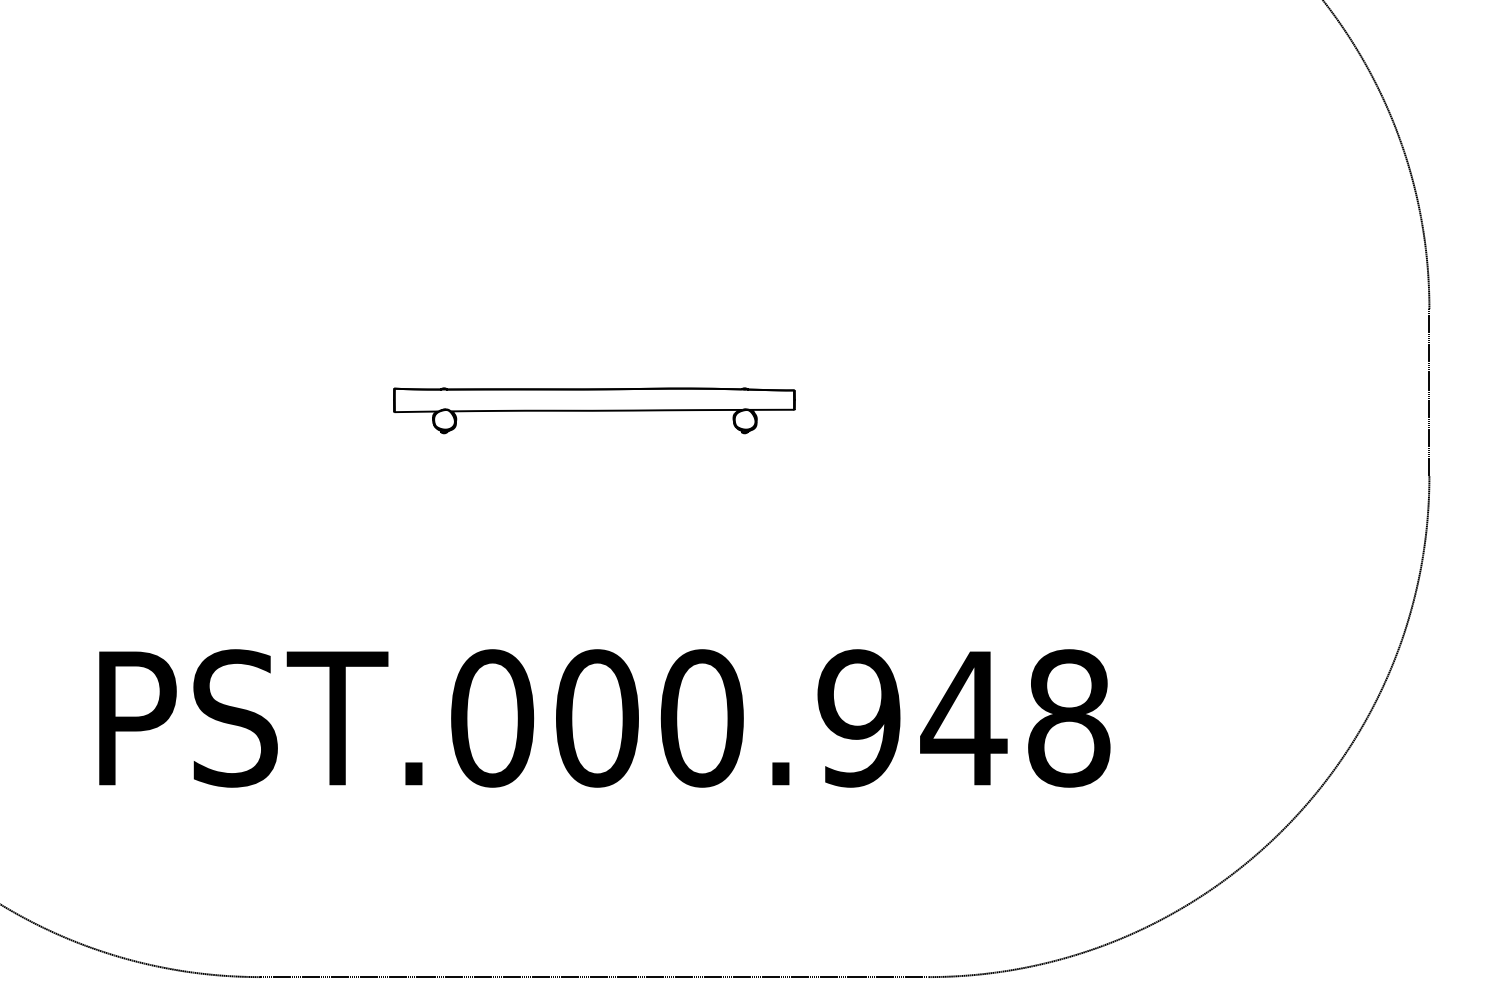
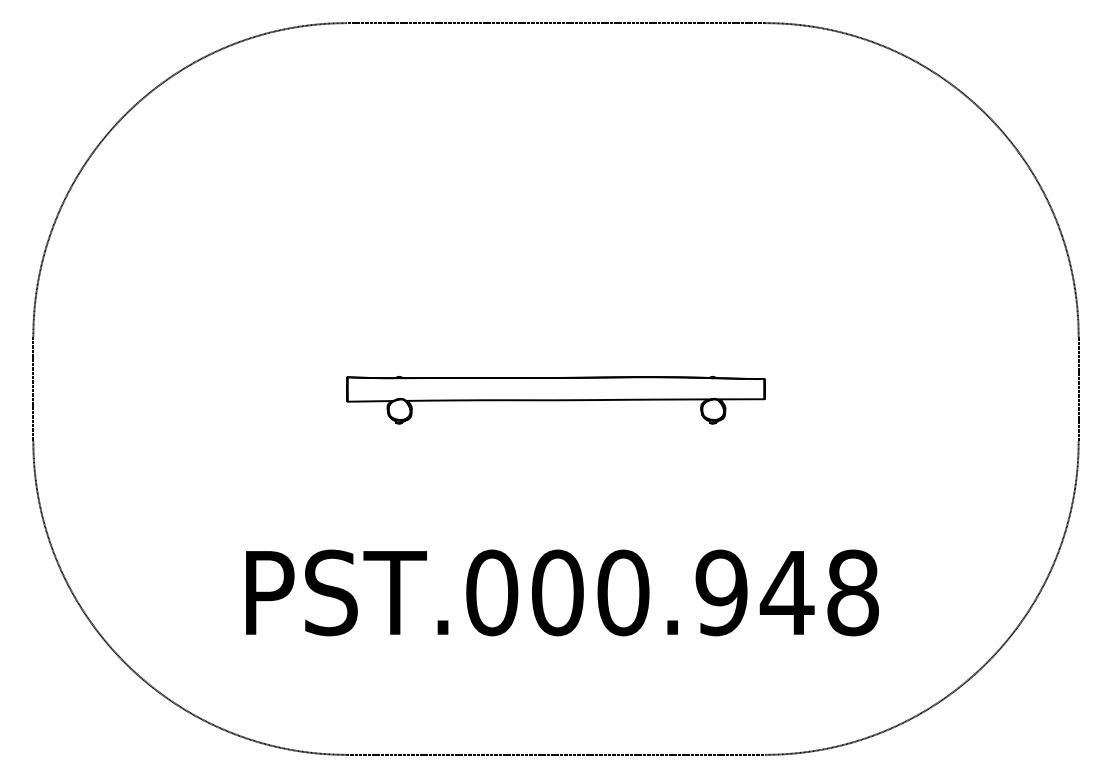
part: (593, 410) -> (555, 400), size x1.67

